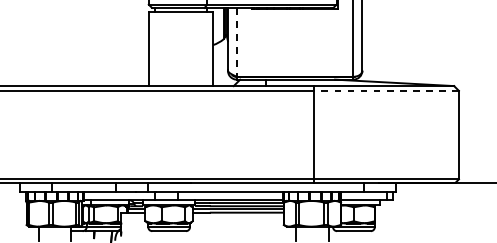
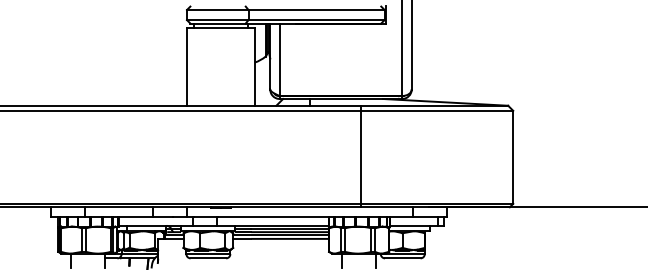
line: (236, 43) -> (279, 60), dashed -> solid
line: (385, 90) -> (436, 110), dashed -> solid

